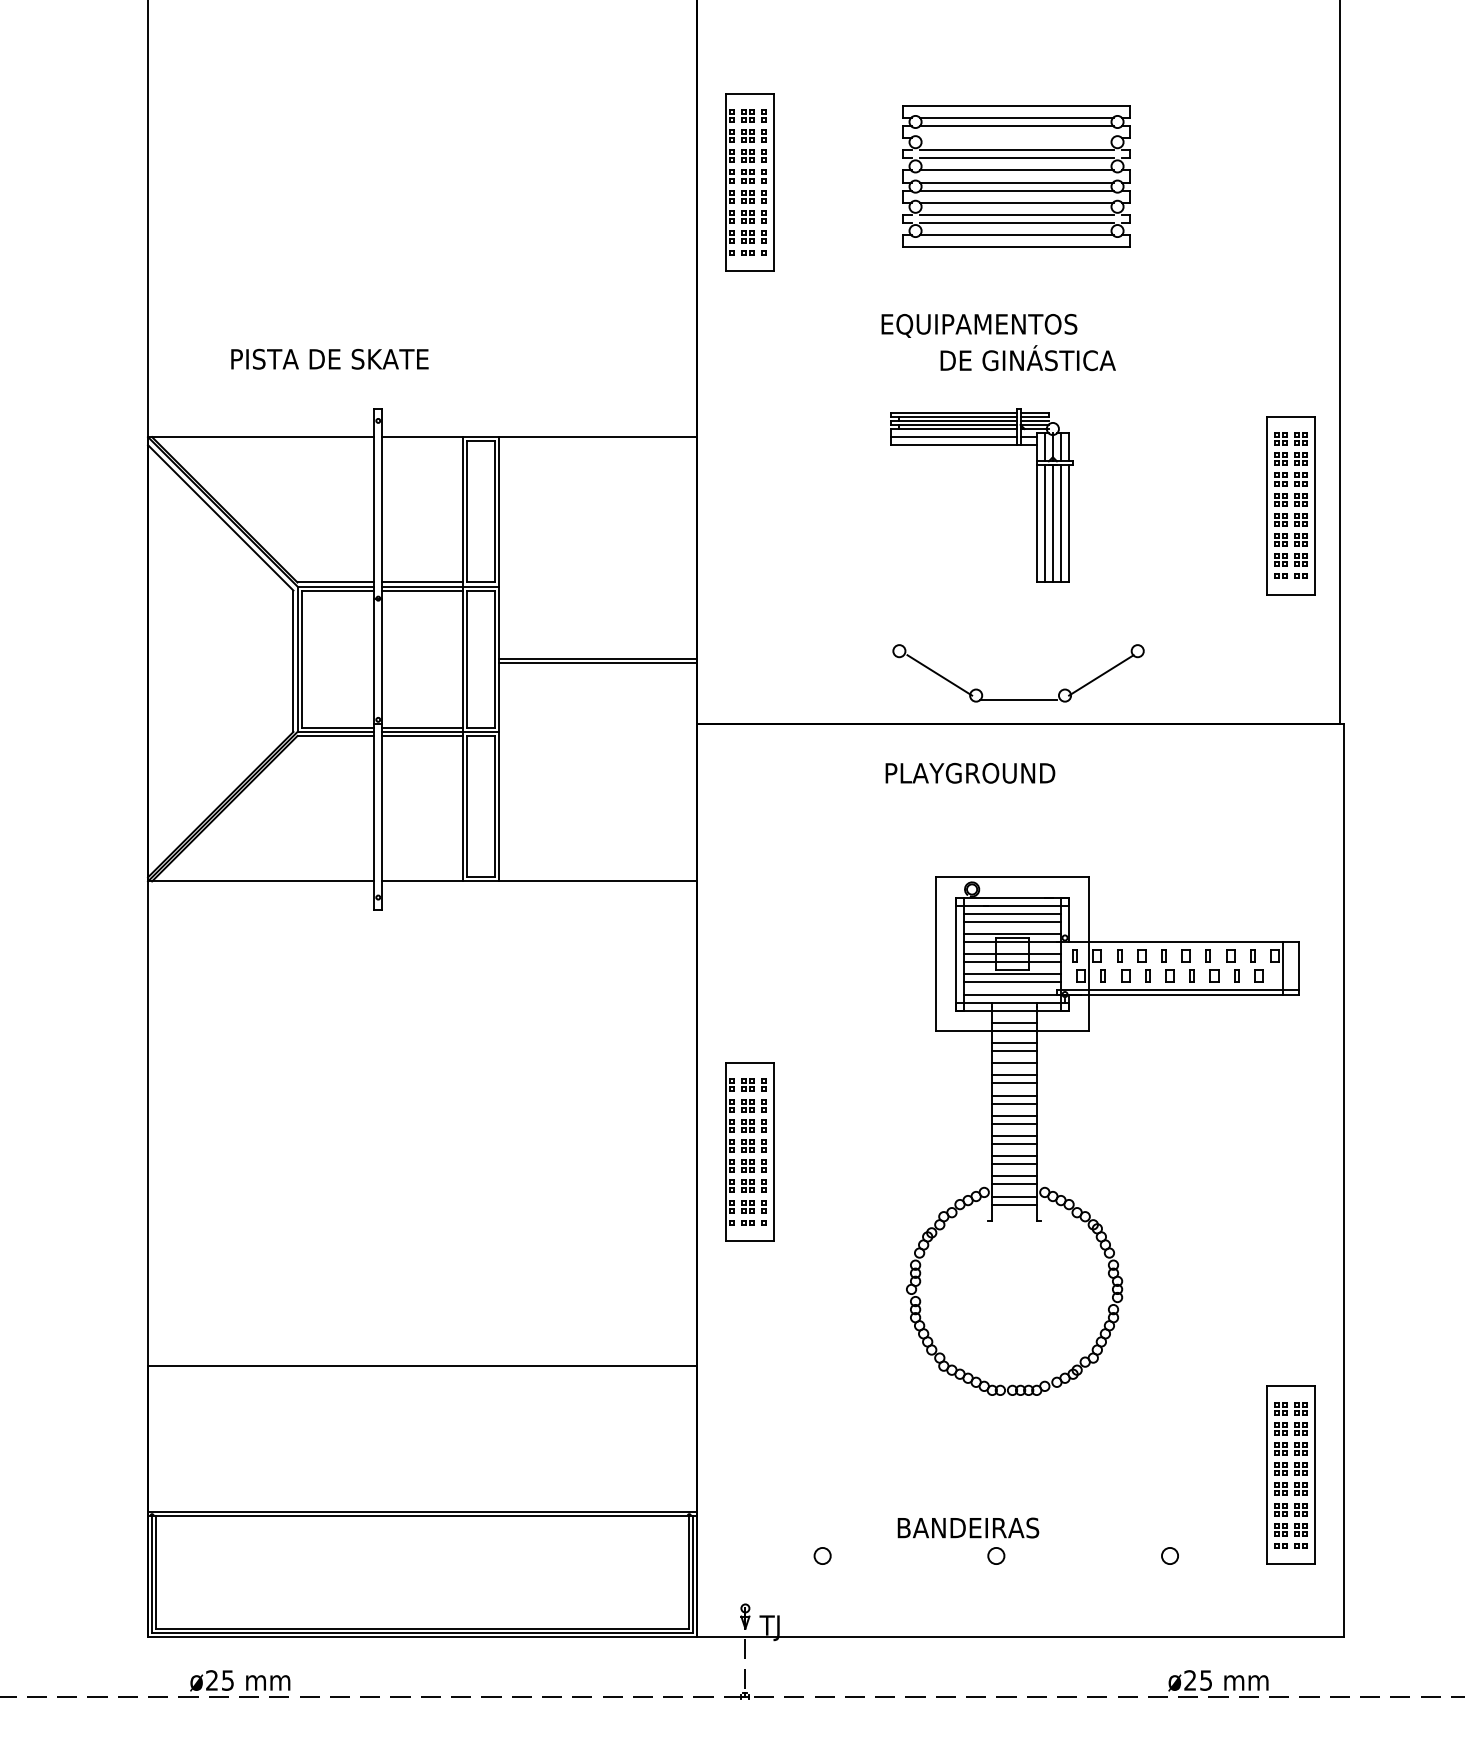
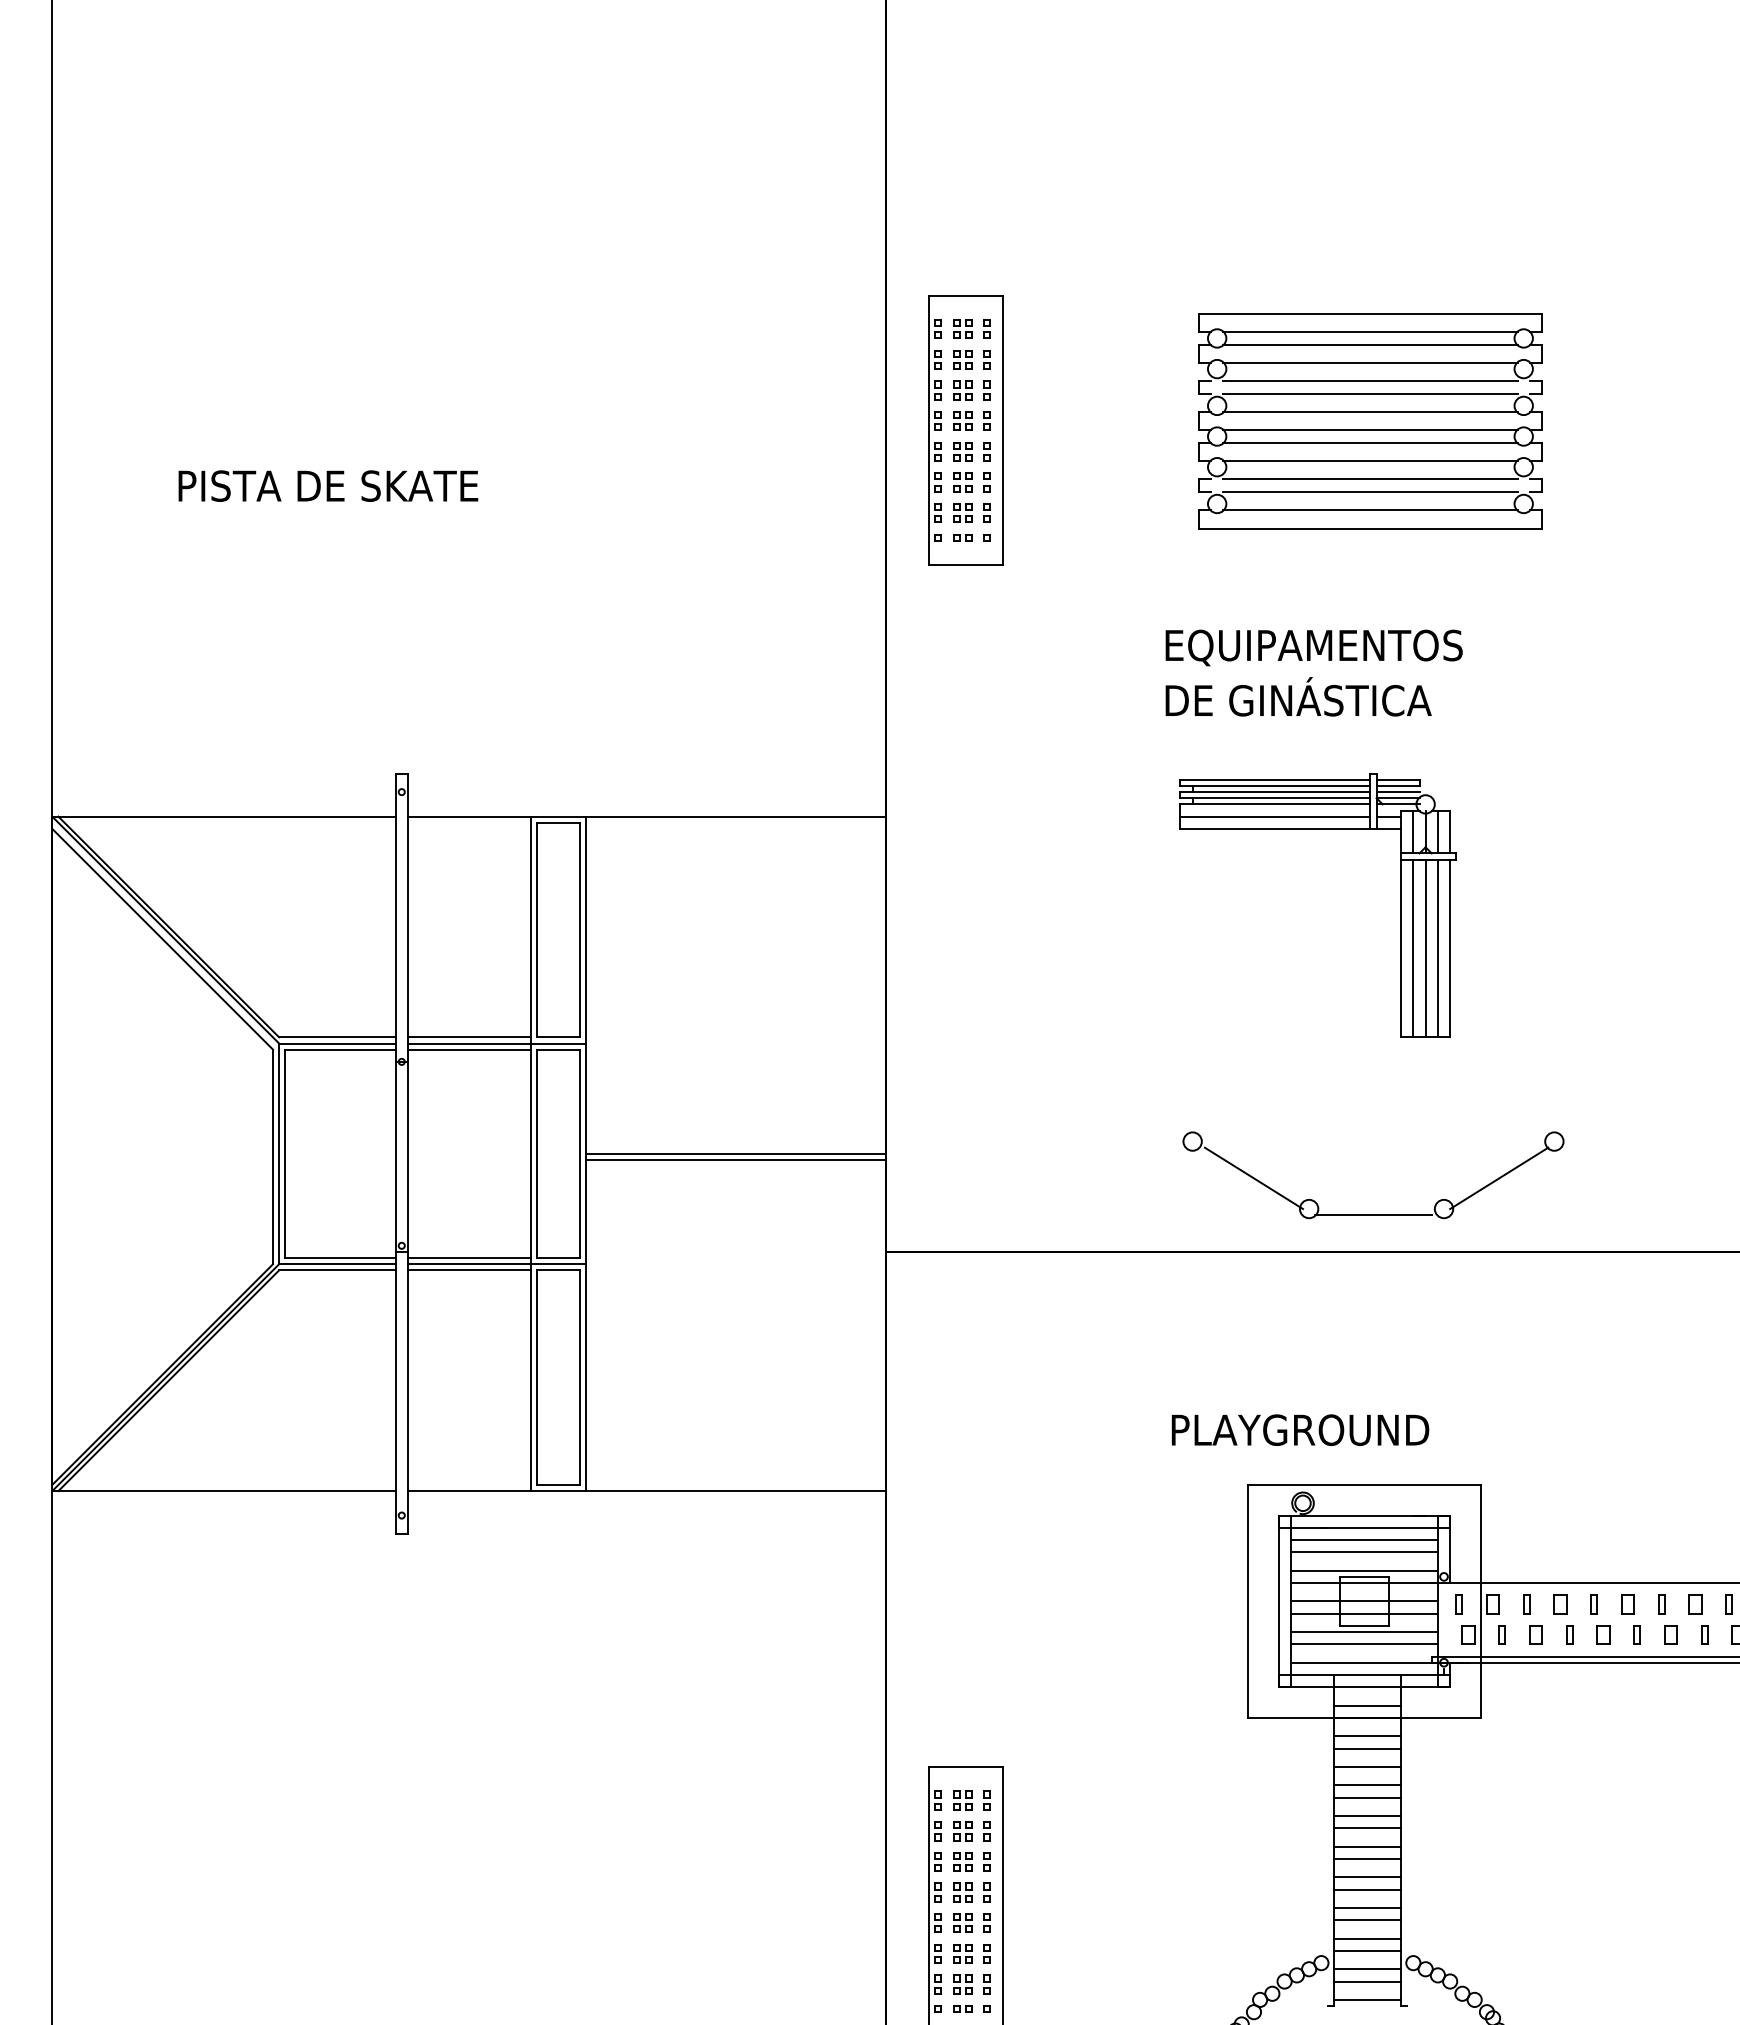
line: (1016, 138) -> (1370, 363), added
text: (329, 358) -> (327, 484), moved
text: (1027, 358) -> (1297, 697), moved
text: (970, 773) -> (1300, 1430), moved
line: (1014, 1216) -> (1367, 1999), added

